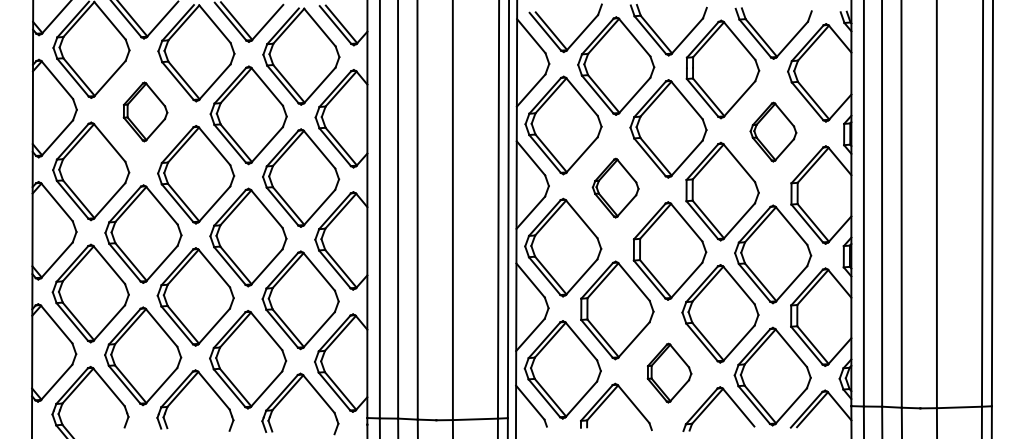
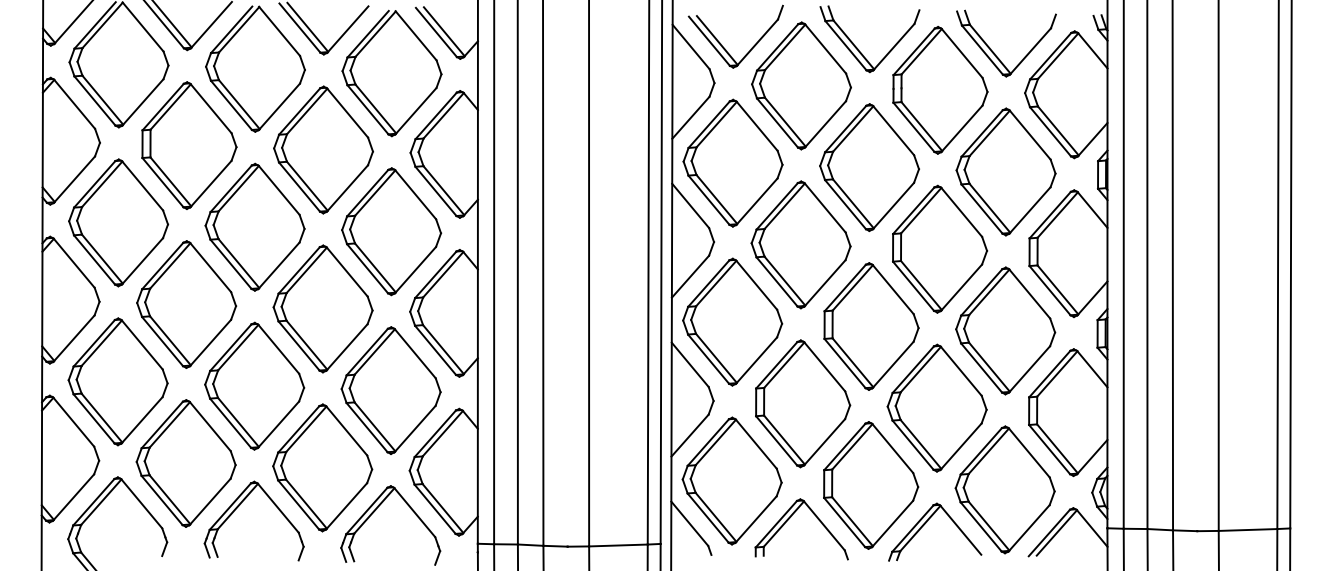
part: (145, 111) -> (189, 145), size x1.67
part: (773, 131) -> (1006, 171), size x1.67
part: (615, 187) -> (800, 243), size x1.67
part: (669, 372) -> (870, 484), size x1.67

